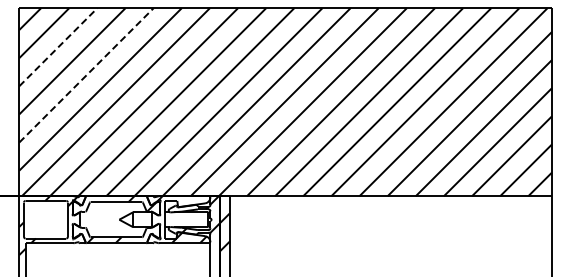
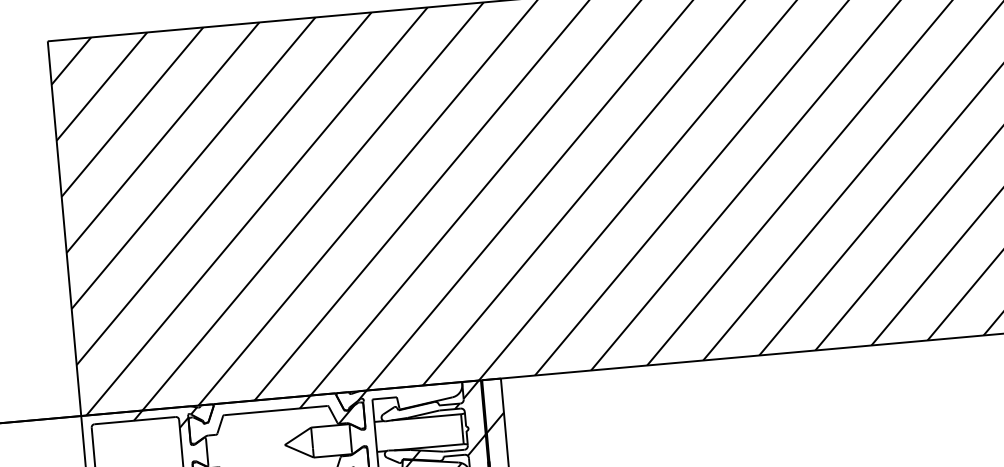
line: (58, 46) -> (132, 110), dashed -> solid
line: (86, 75) -> (193, 163), dashed -> solid

